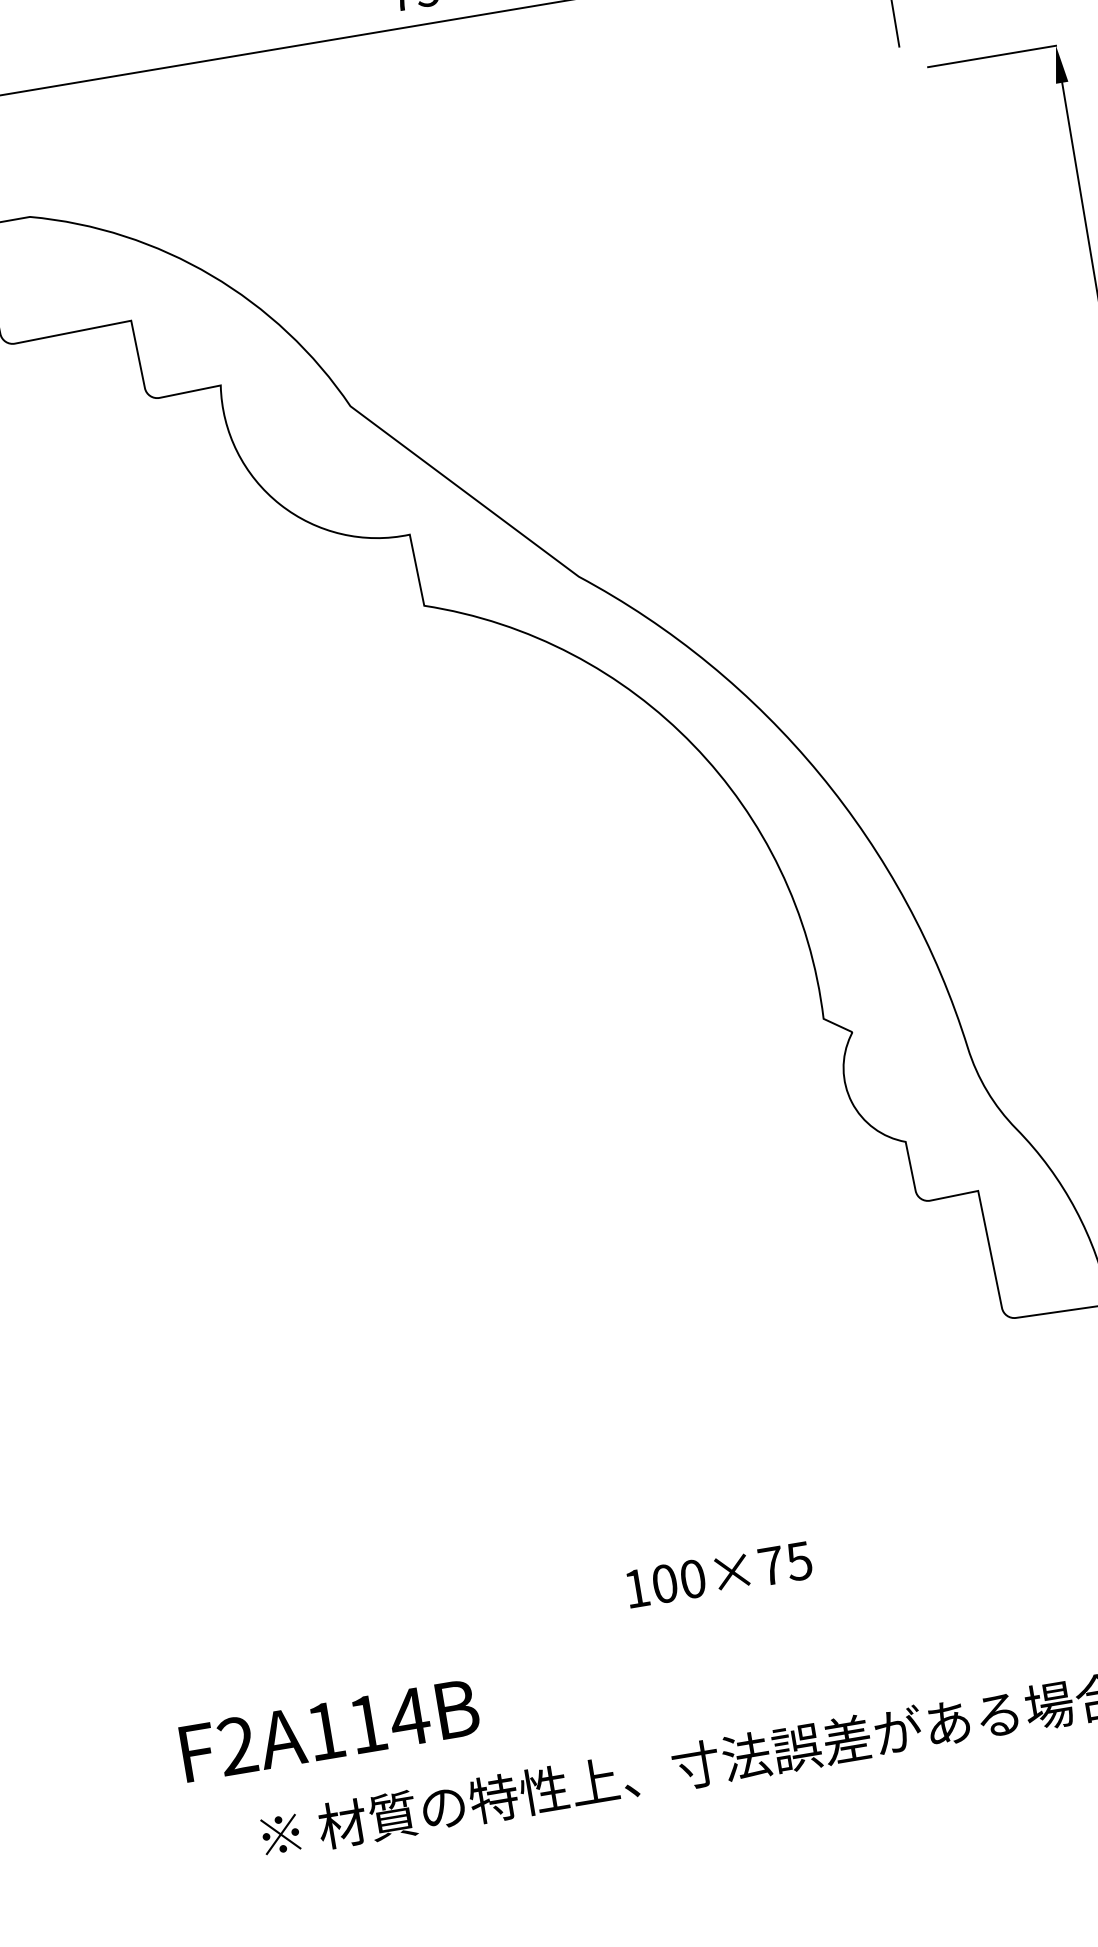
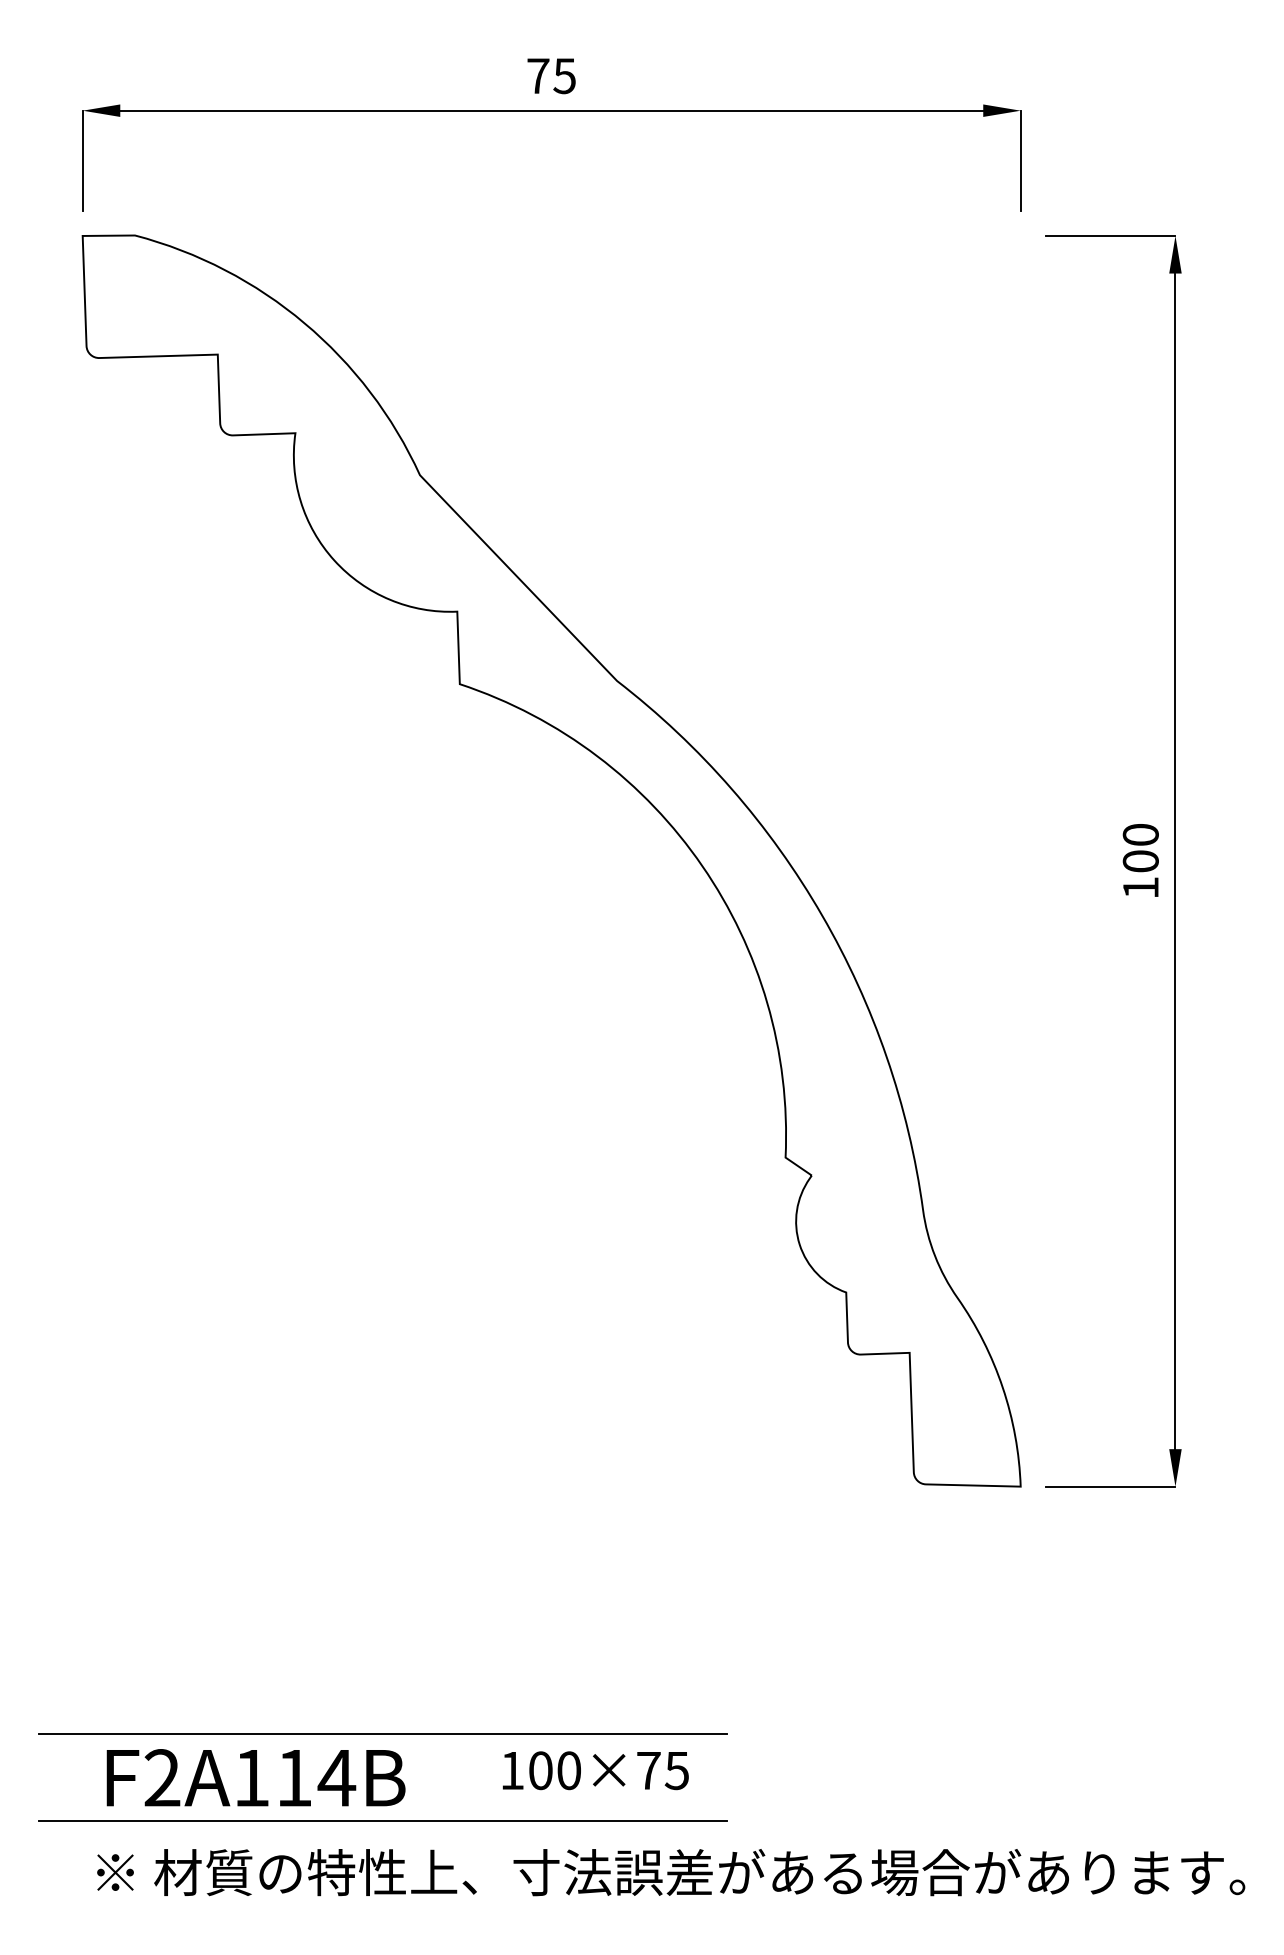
text: (718, 1574) -> (595, 1770), moved
line: (521, 1653) -> (382, 1733), added
text: (329, 1729) -> (255, 1777), moved
line: (535, 1740) -> (382, 1821), added

